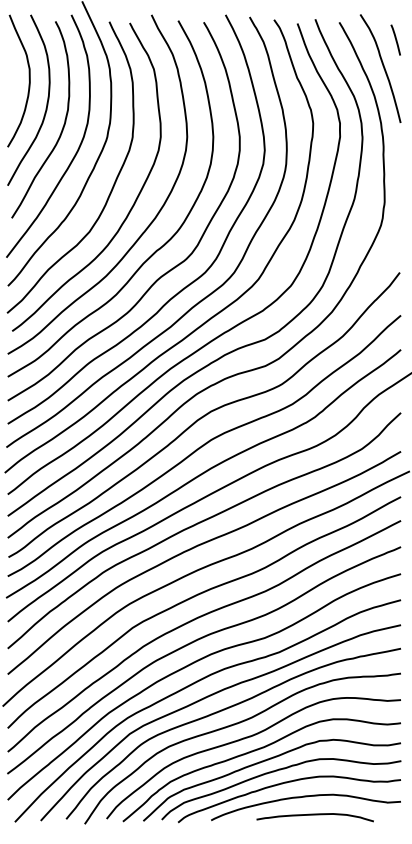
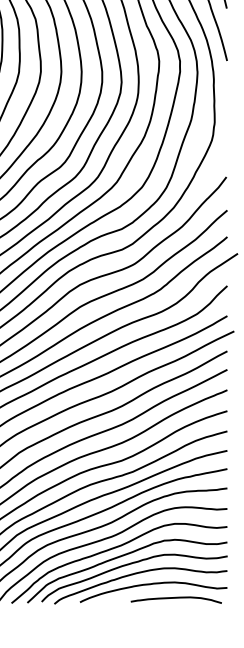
curve: (314, 815) -> (175, 598), moved

